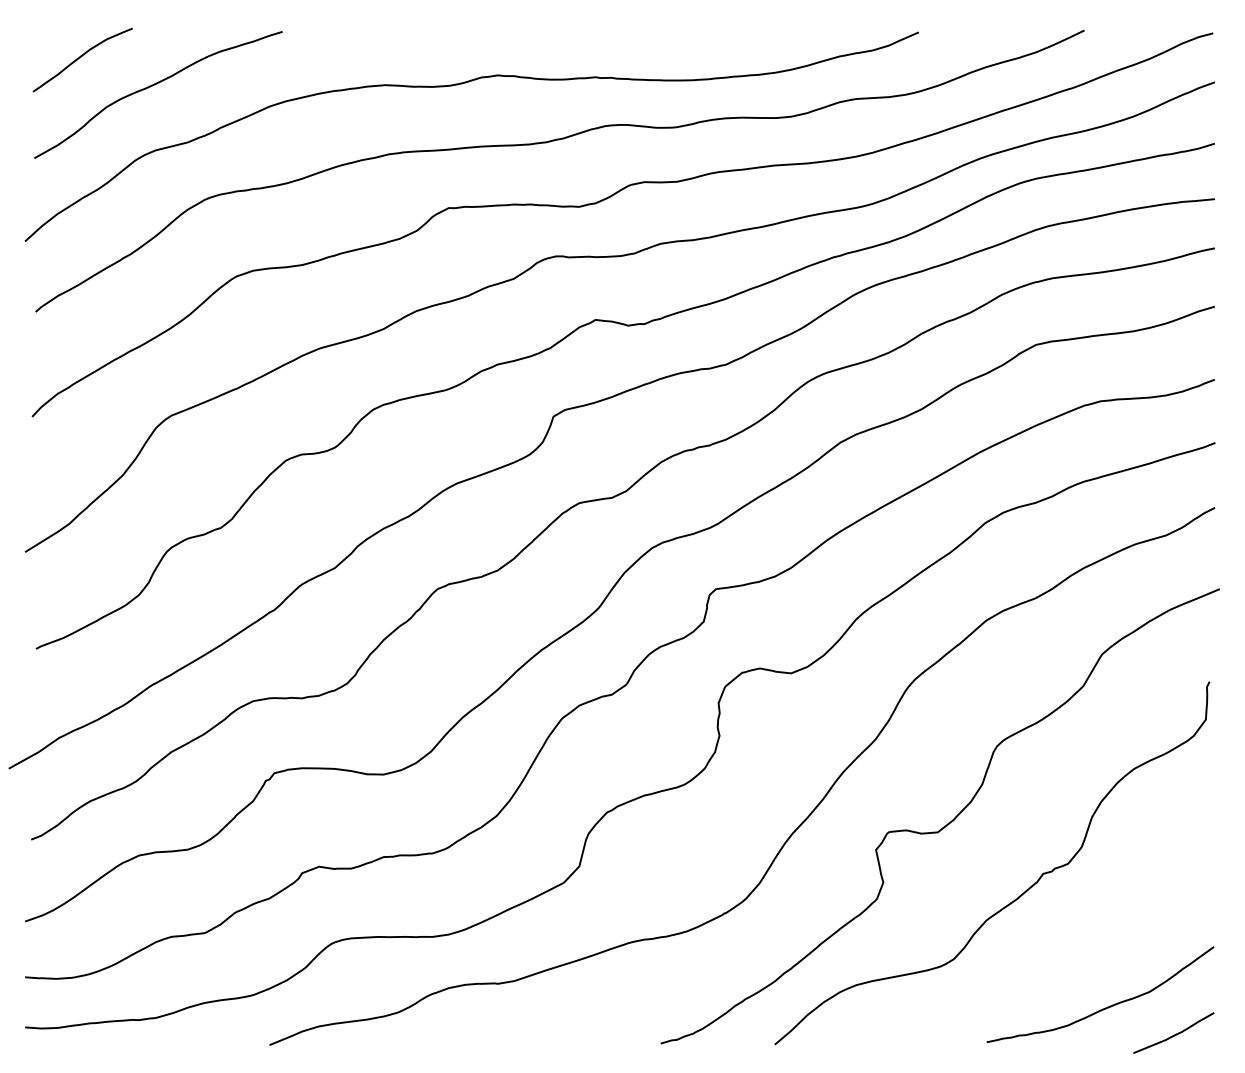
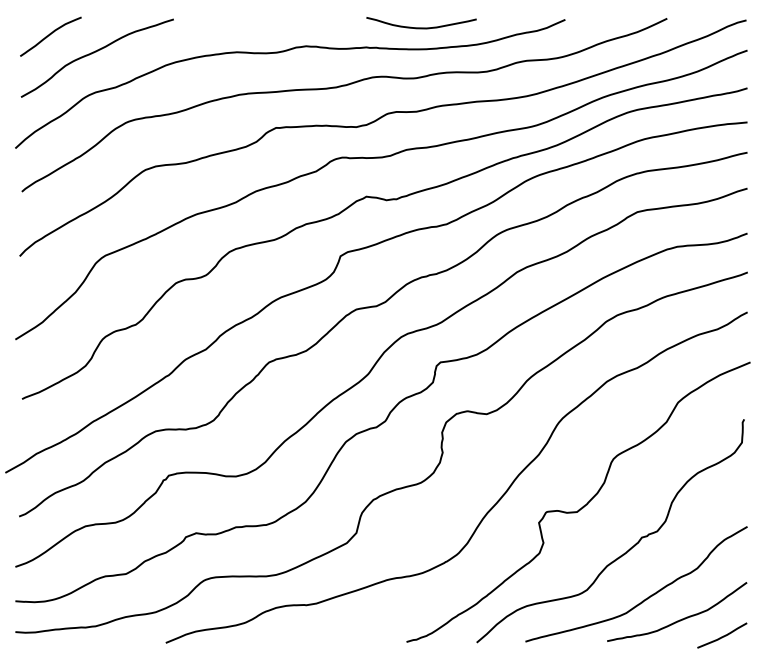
curve: (685, 44) -> (421, 27), added
curve: (1049, 972) -> (645, 598), added

